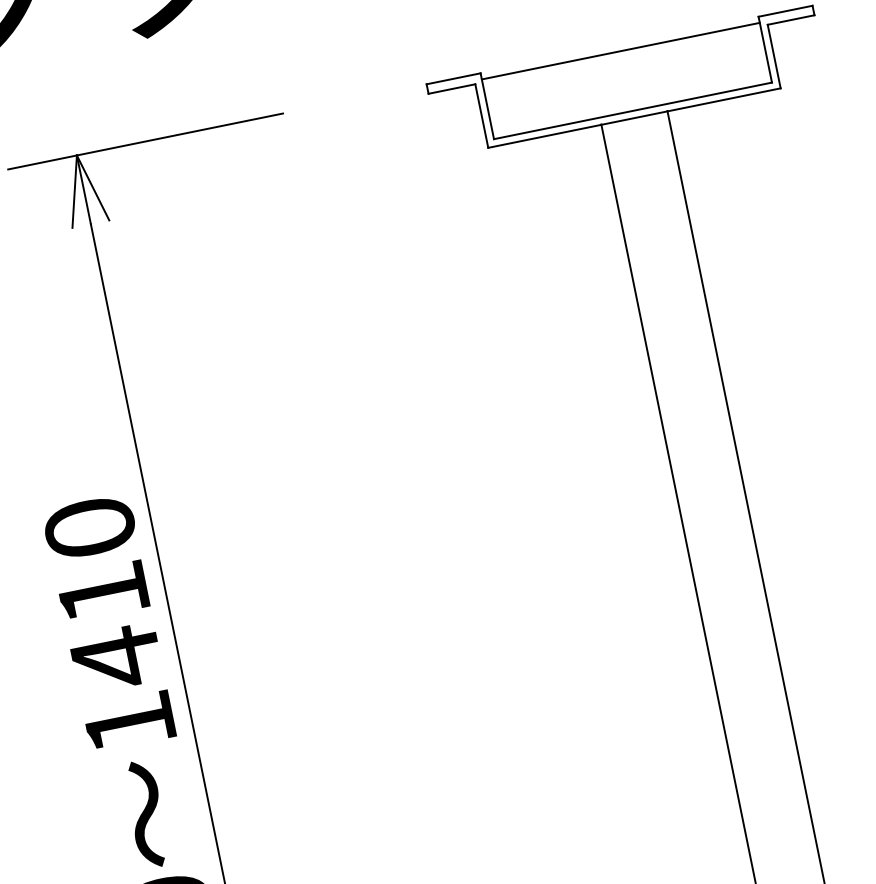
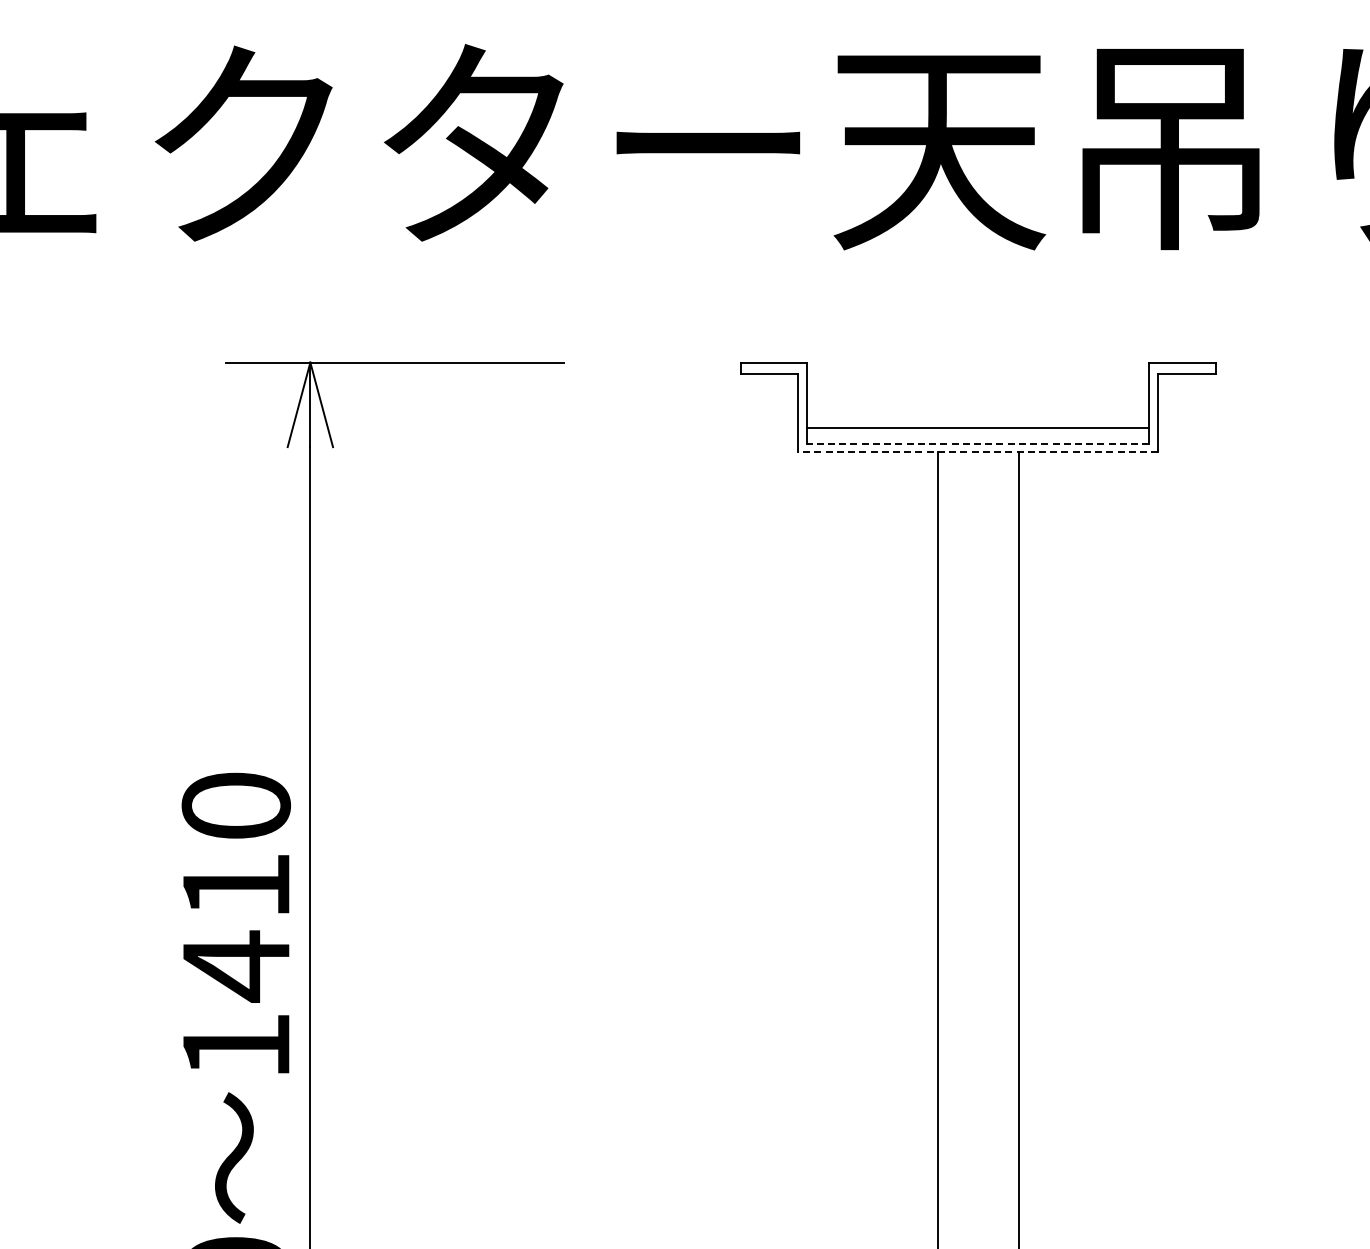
line: (621, 51) -> (978, 428), moved
line: (632, 110) -> (977, 443), solid -> dashed
line: (634, 118) -> (978, 452), solid -> dashed

